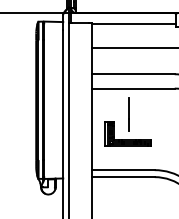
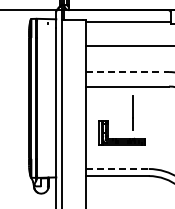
line: (133, 74) -> (127, 72), solid -> dashed
line: (128, 114) -> (132, 112), moved
line: (123, 170) -> (117, 169), solid -> dashed

